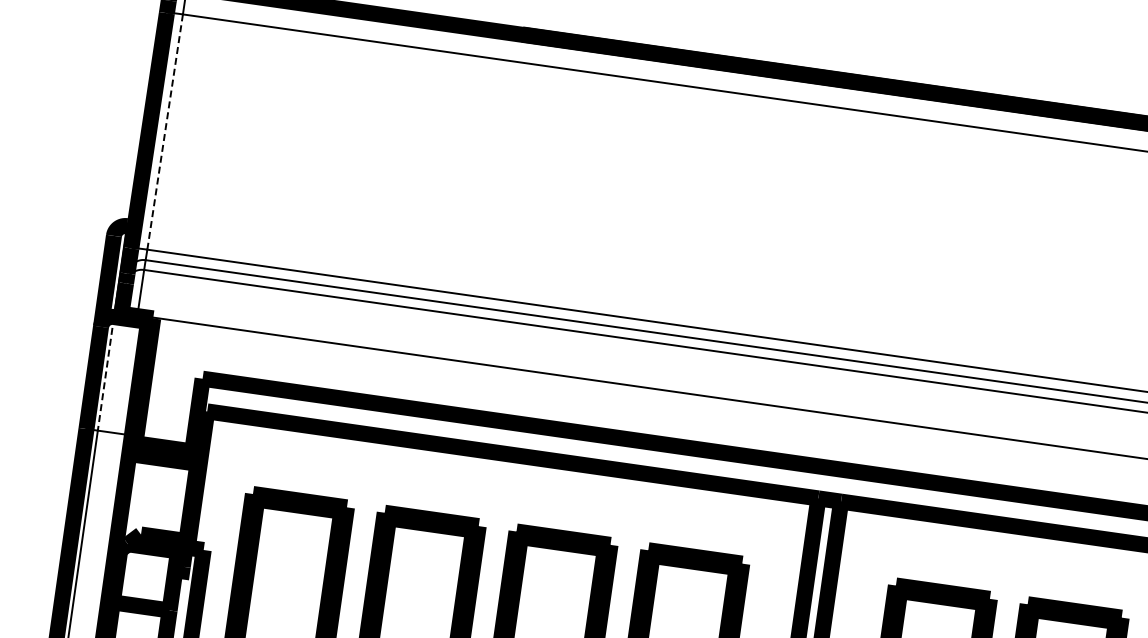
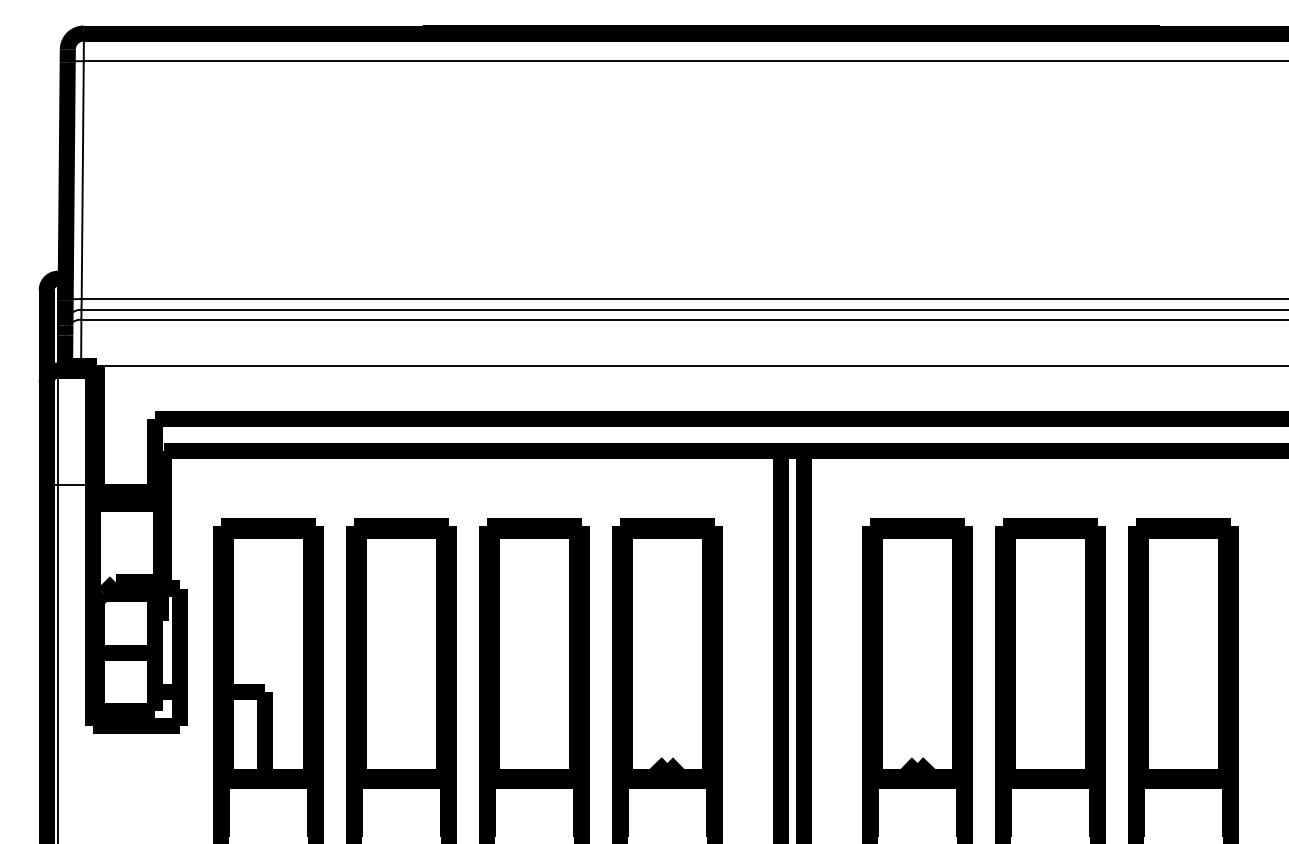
line: (164, 132) -> (82, 180), dashed -> solid
line: (106, 374) -> (58, 428), dashed -> solid

